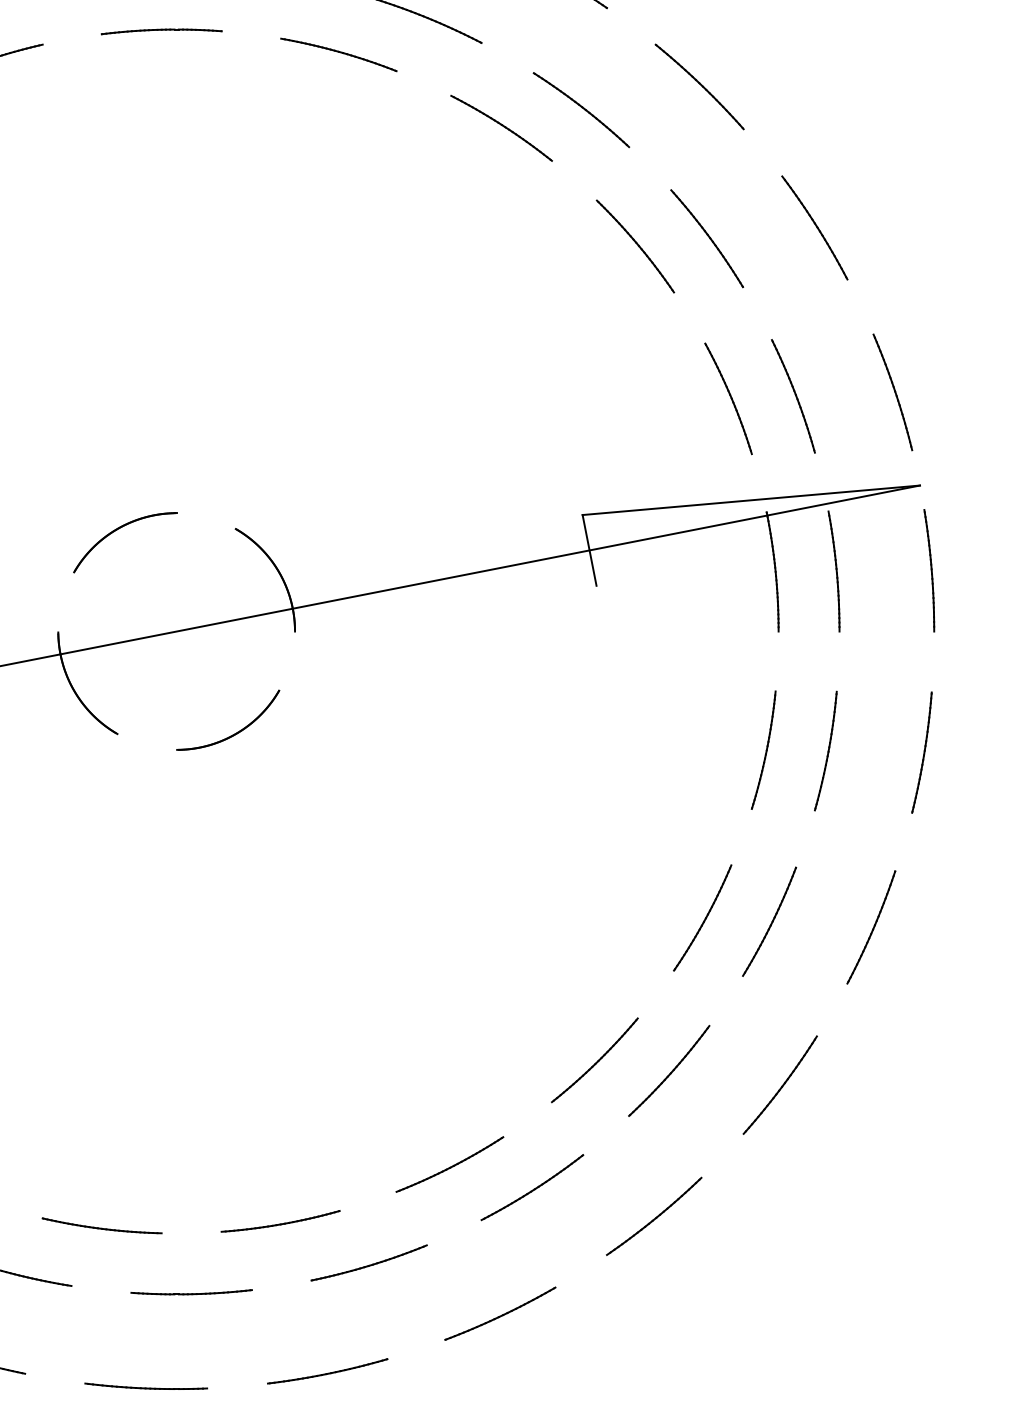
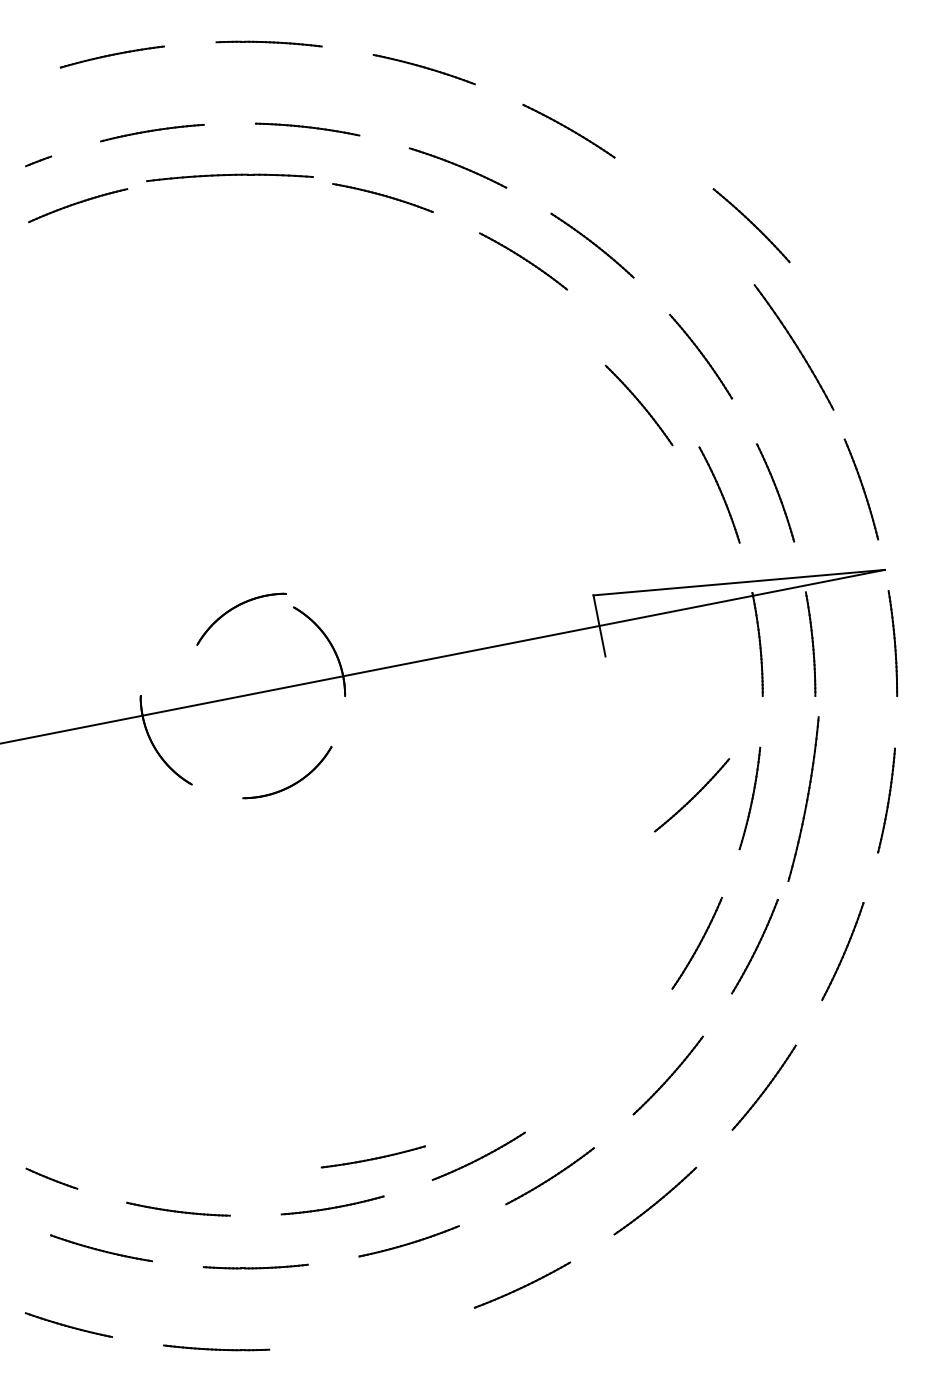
part: (161, 32) -> (229, 178), size x1.6
part: (699, 86) -> (751, 225), moved
part: (814, 228) -> (793, 347), size x1.4
part: (634, 246) -> (638, 405), moved
part: (118, 530) -> (235, 608), moved
part: (825, 751) -> (803, 799), size x1.6
part: (595, 1060) -> (692, 795), moved
part: (326, 1370) -> (372, 1156), moved

